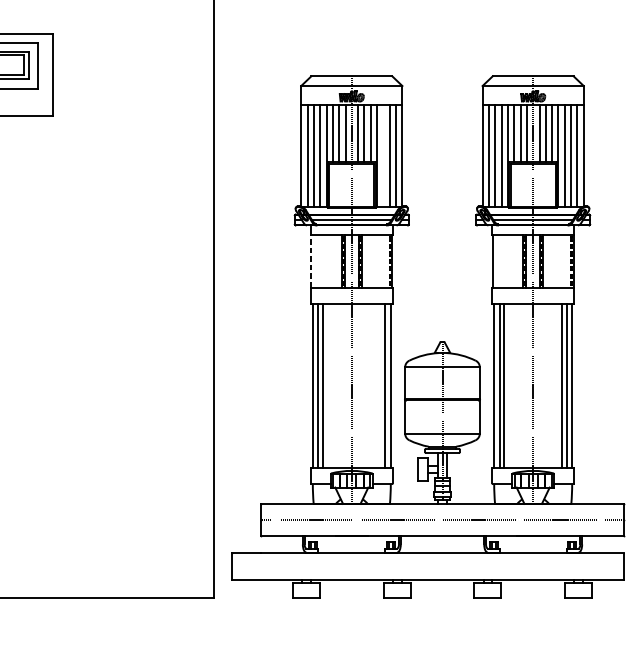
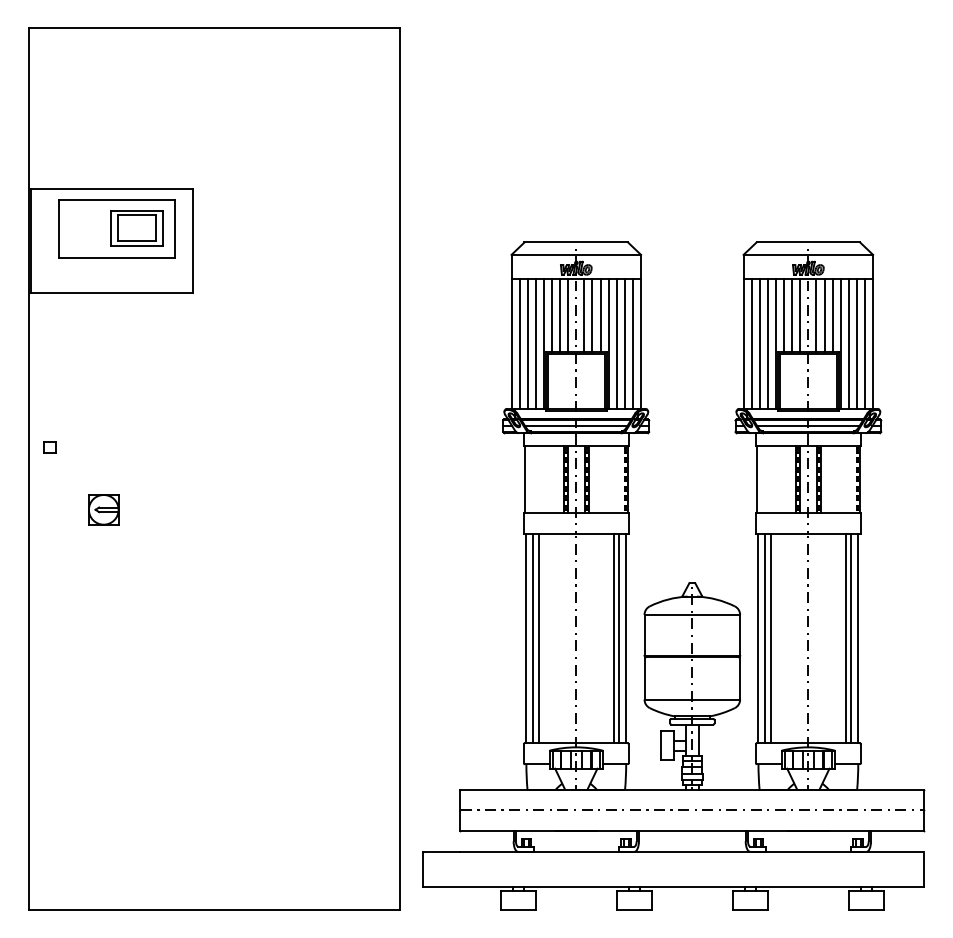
line: (383, 156) -> (616, 344), added
line: (311, 260) -> (524, 478), dashed -> solid
line: (380, 385) -> (613, 638), added

